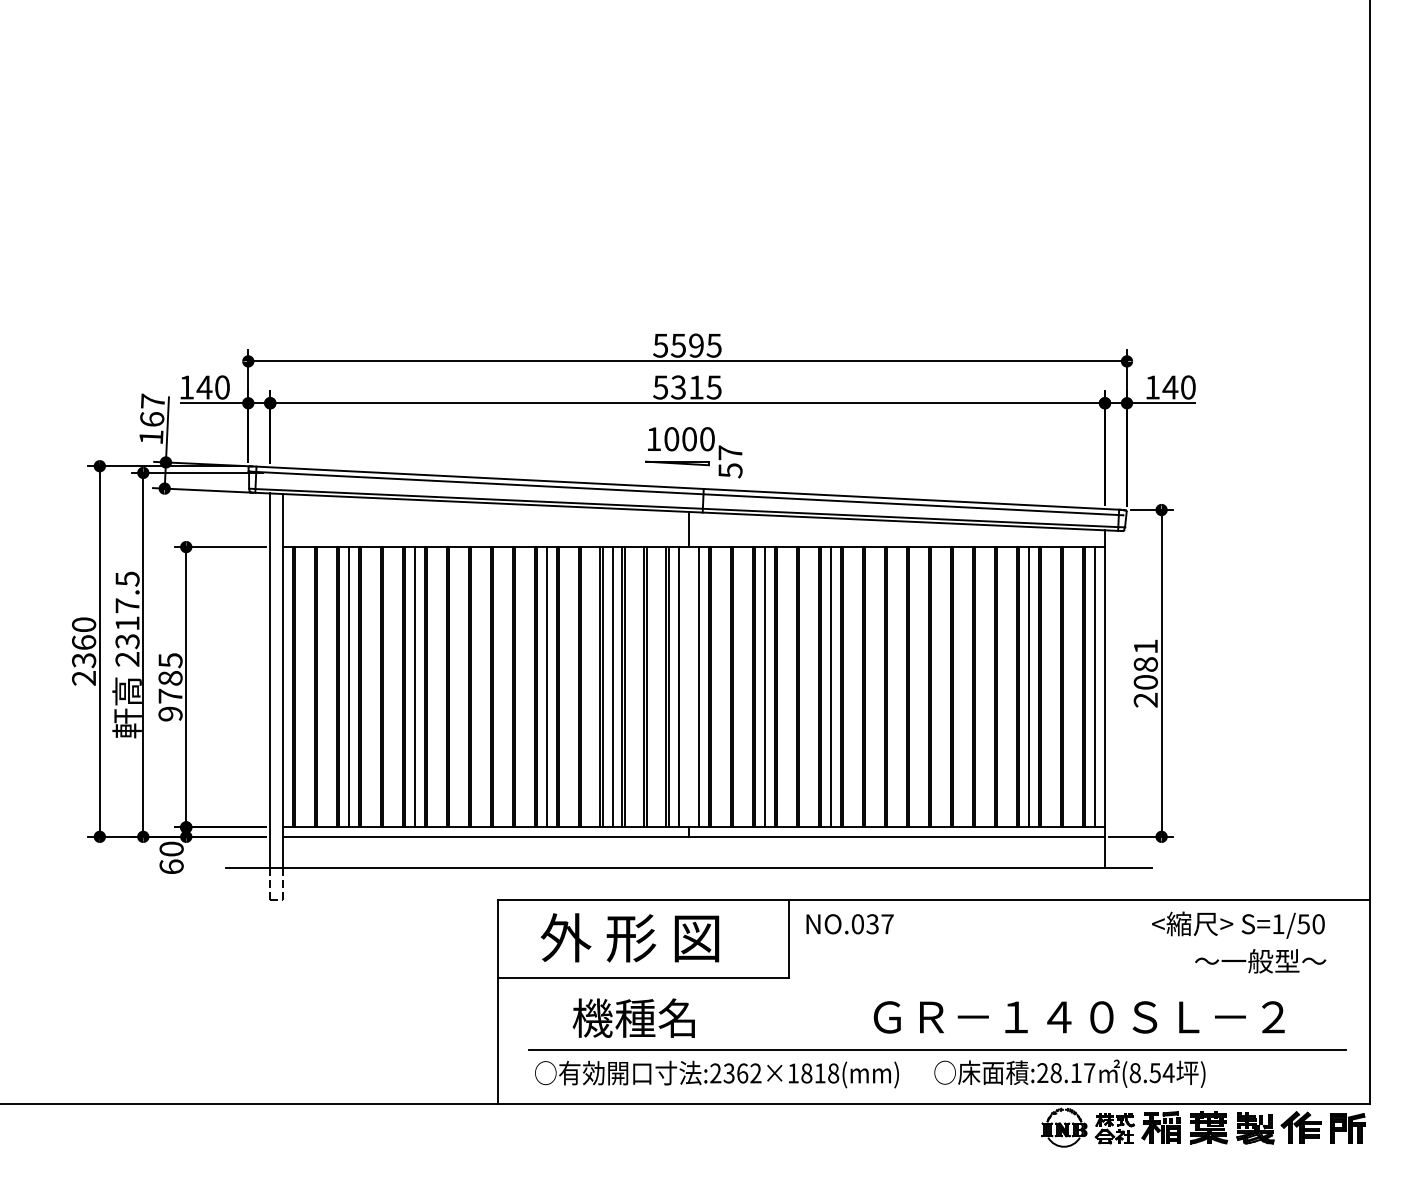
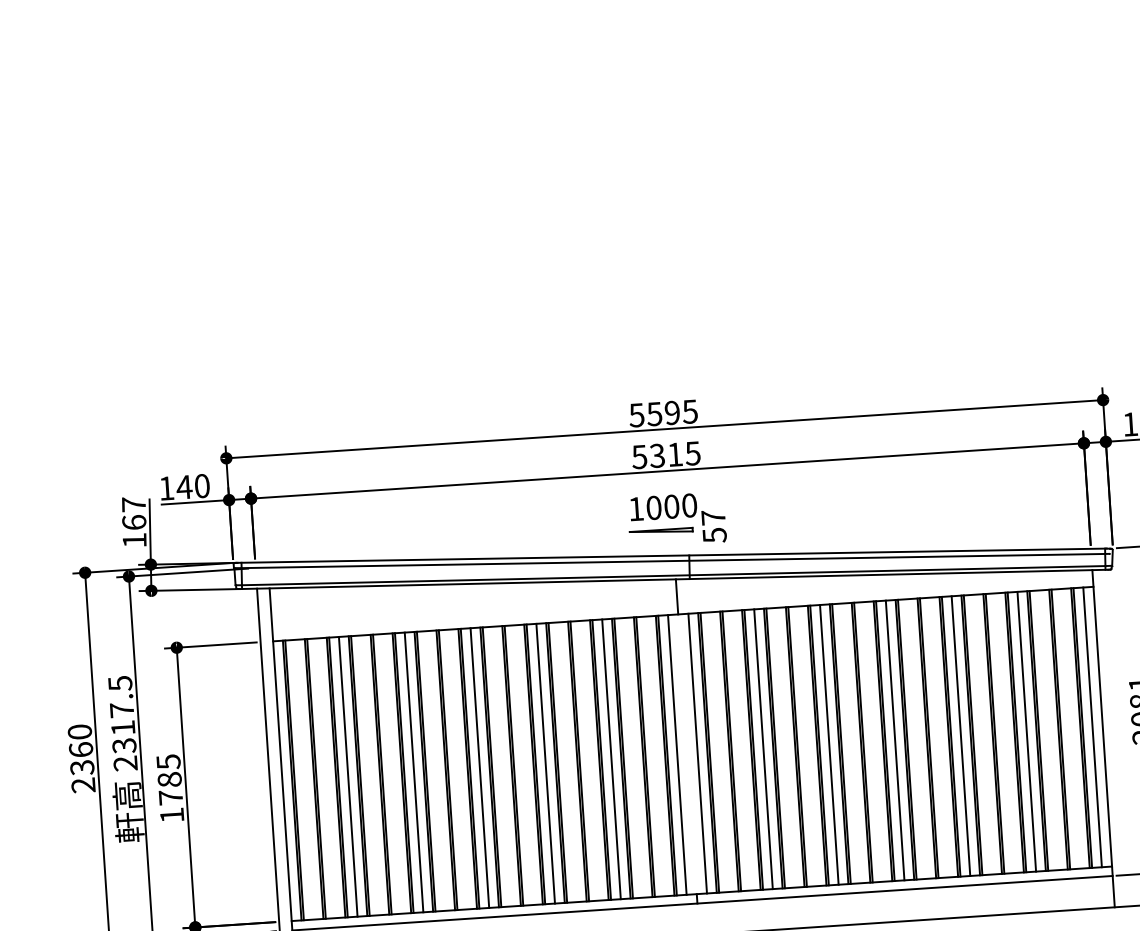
line: (480, 687) -> (479, 768), added
line: (896, 687) -> (894, 740), added
line: (962, 687) -> (960, 736), added
text: (170, 713) -> (172, 814), 9785 -> 1785

